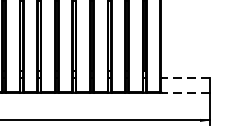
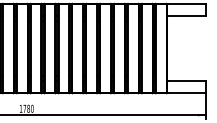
line: (185, 77) -> (186, 81), dashed -> solid
line: (185, 93) -> (186, 93), dashed -> solid

